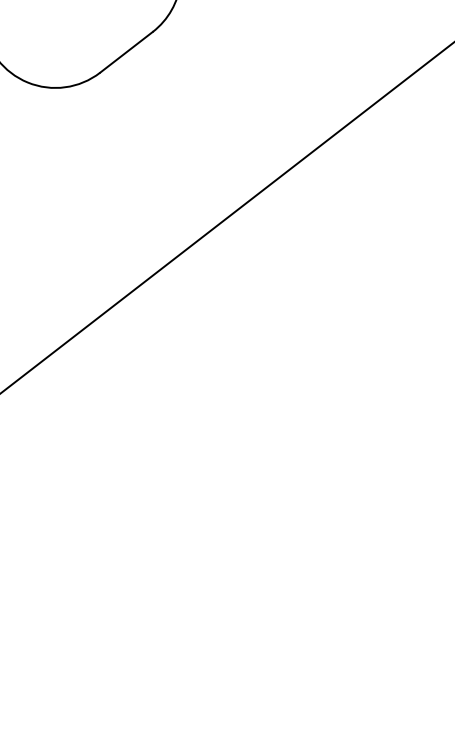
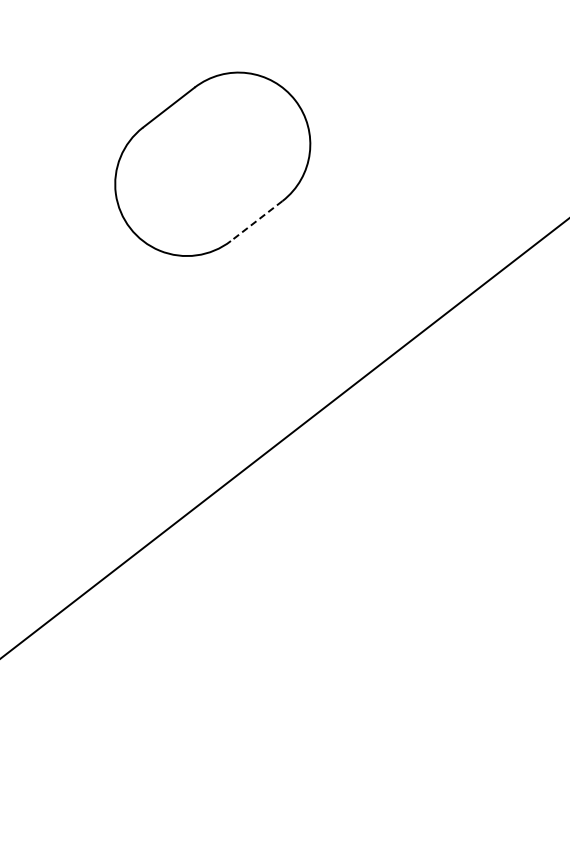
line: (126, 52) -> (256, 221), solid -> dashed

